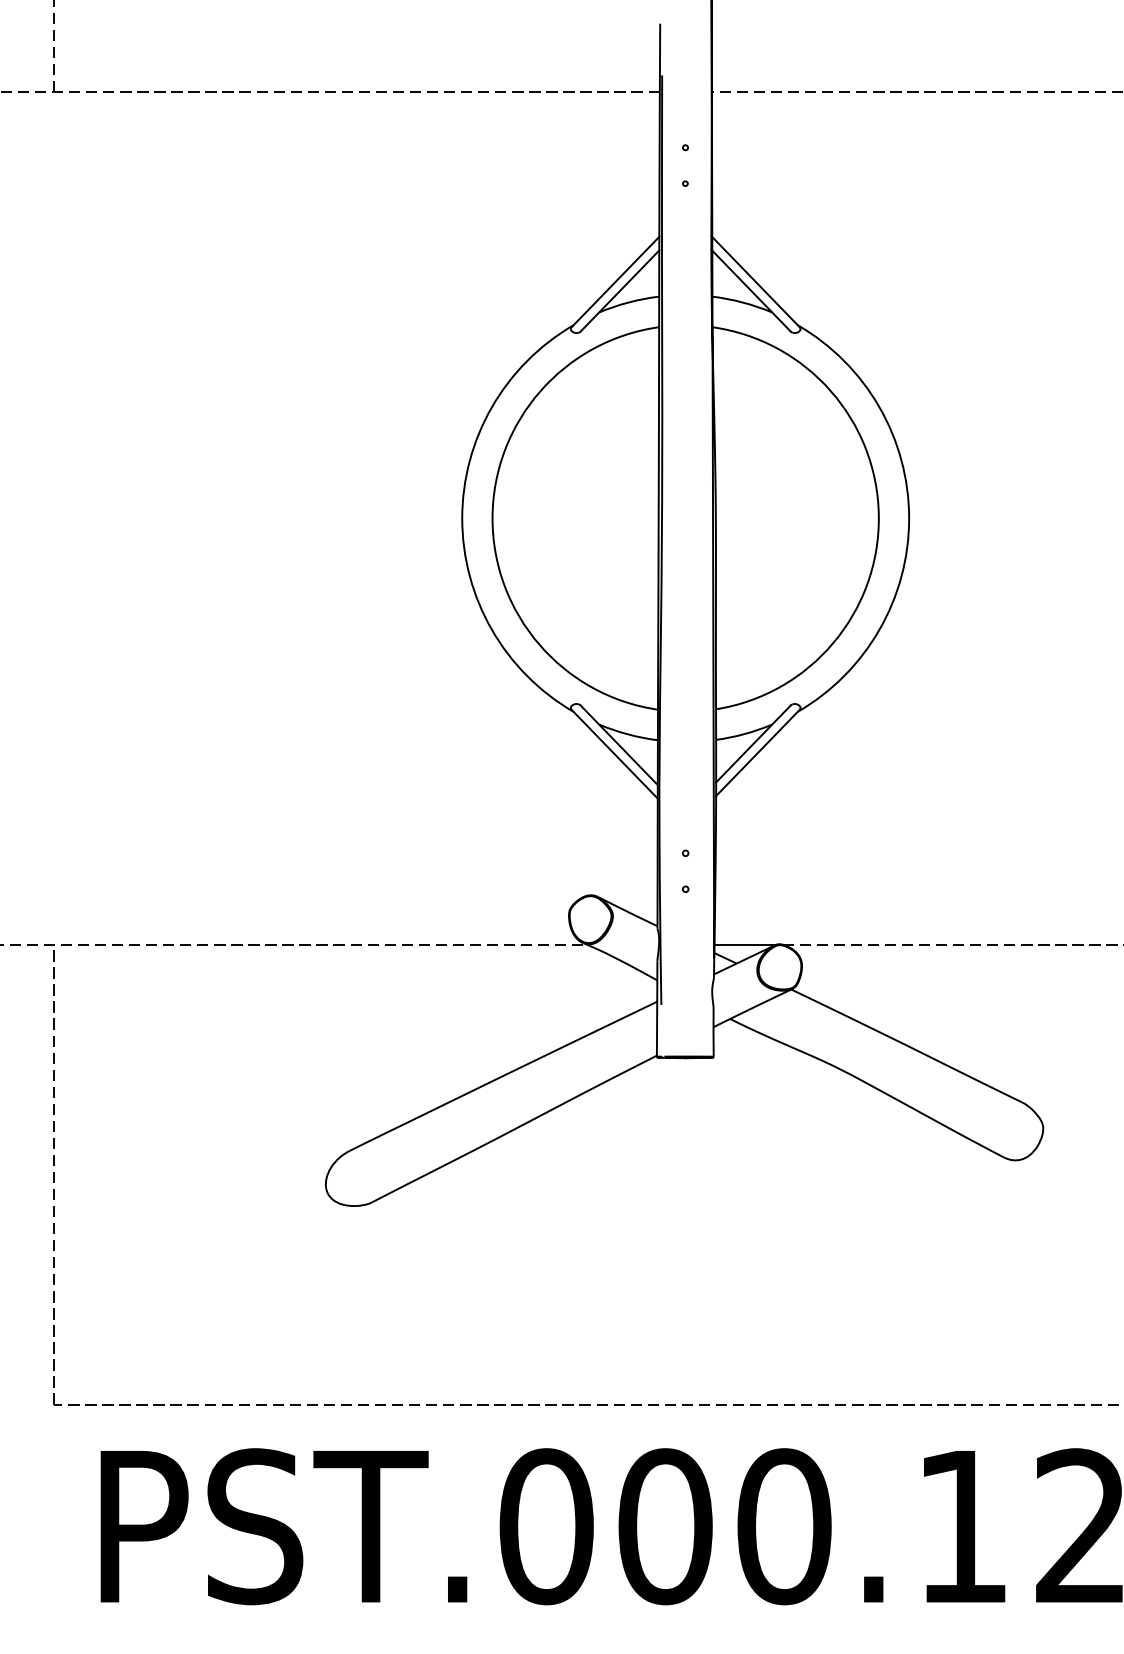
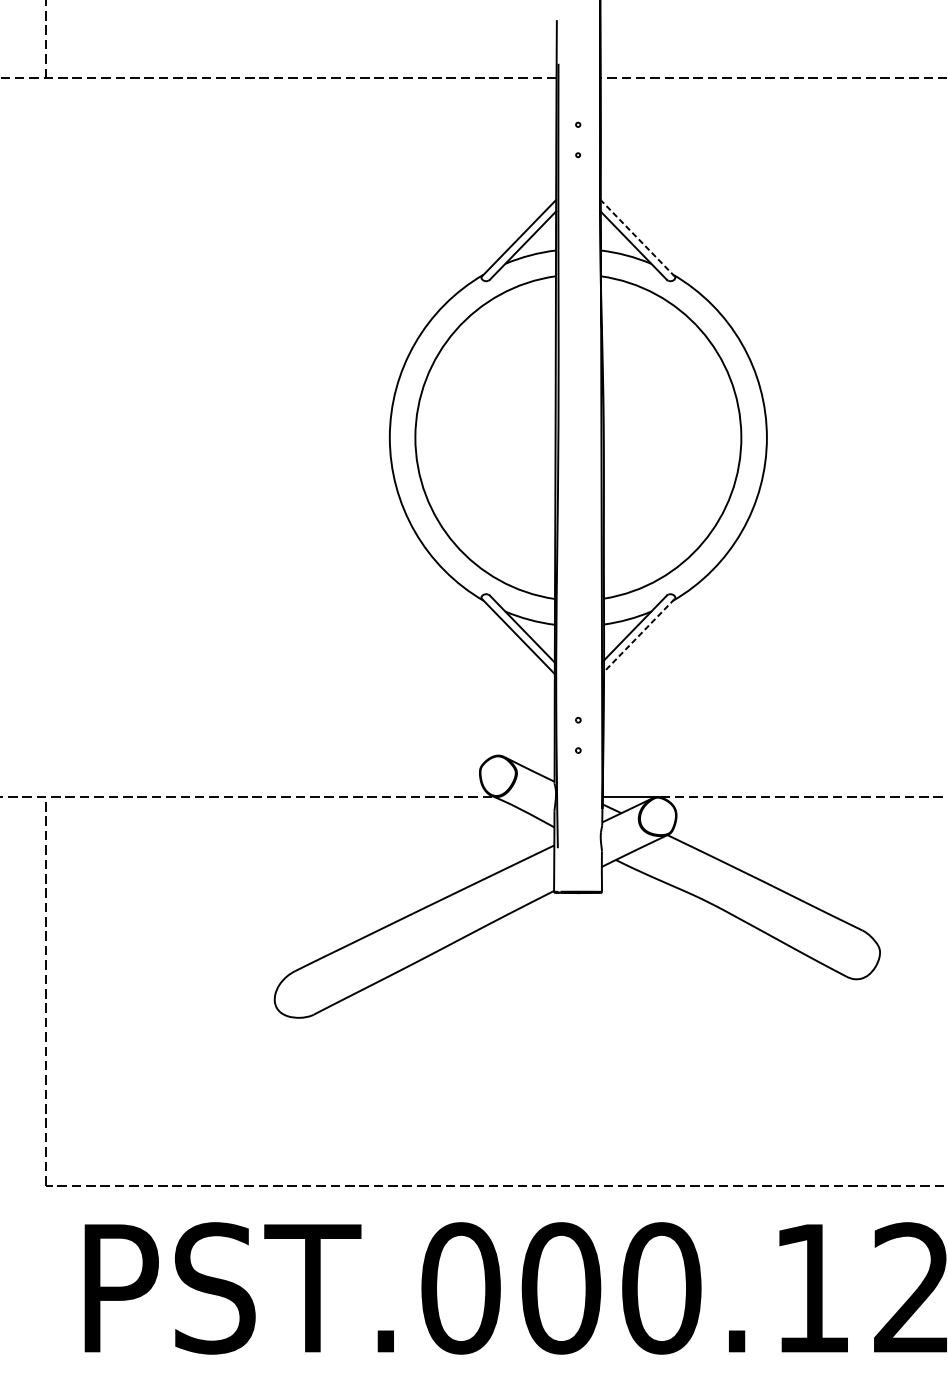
line: (755, 281) -> (637, 237), solid -> dashed
line: (757, 753) -> (638, 635), solid -> dashed

